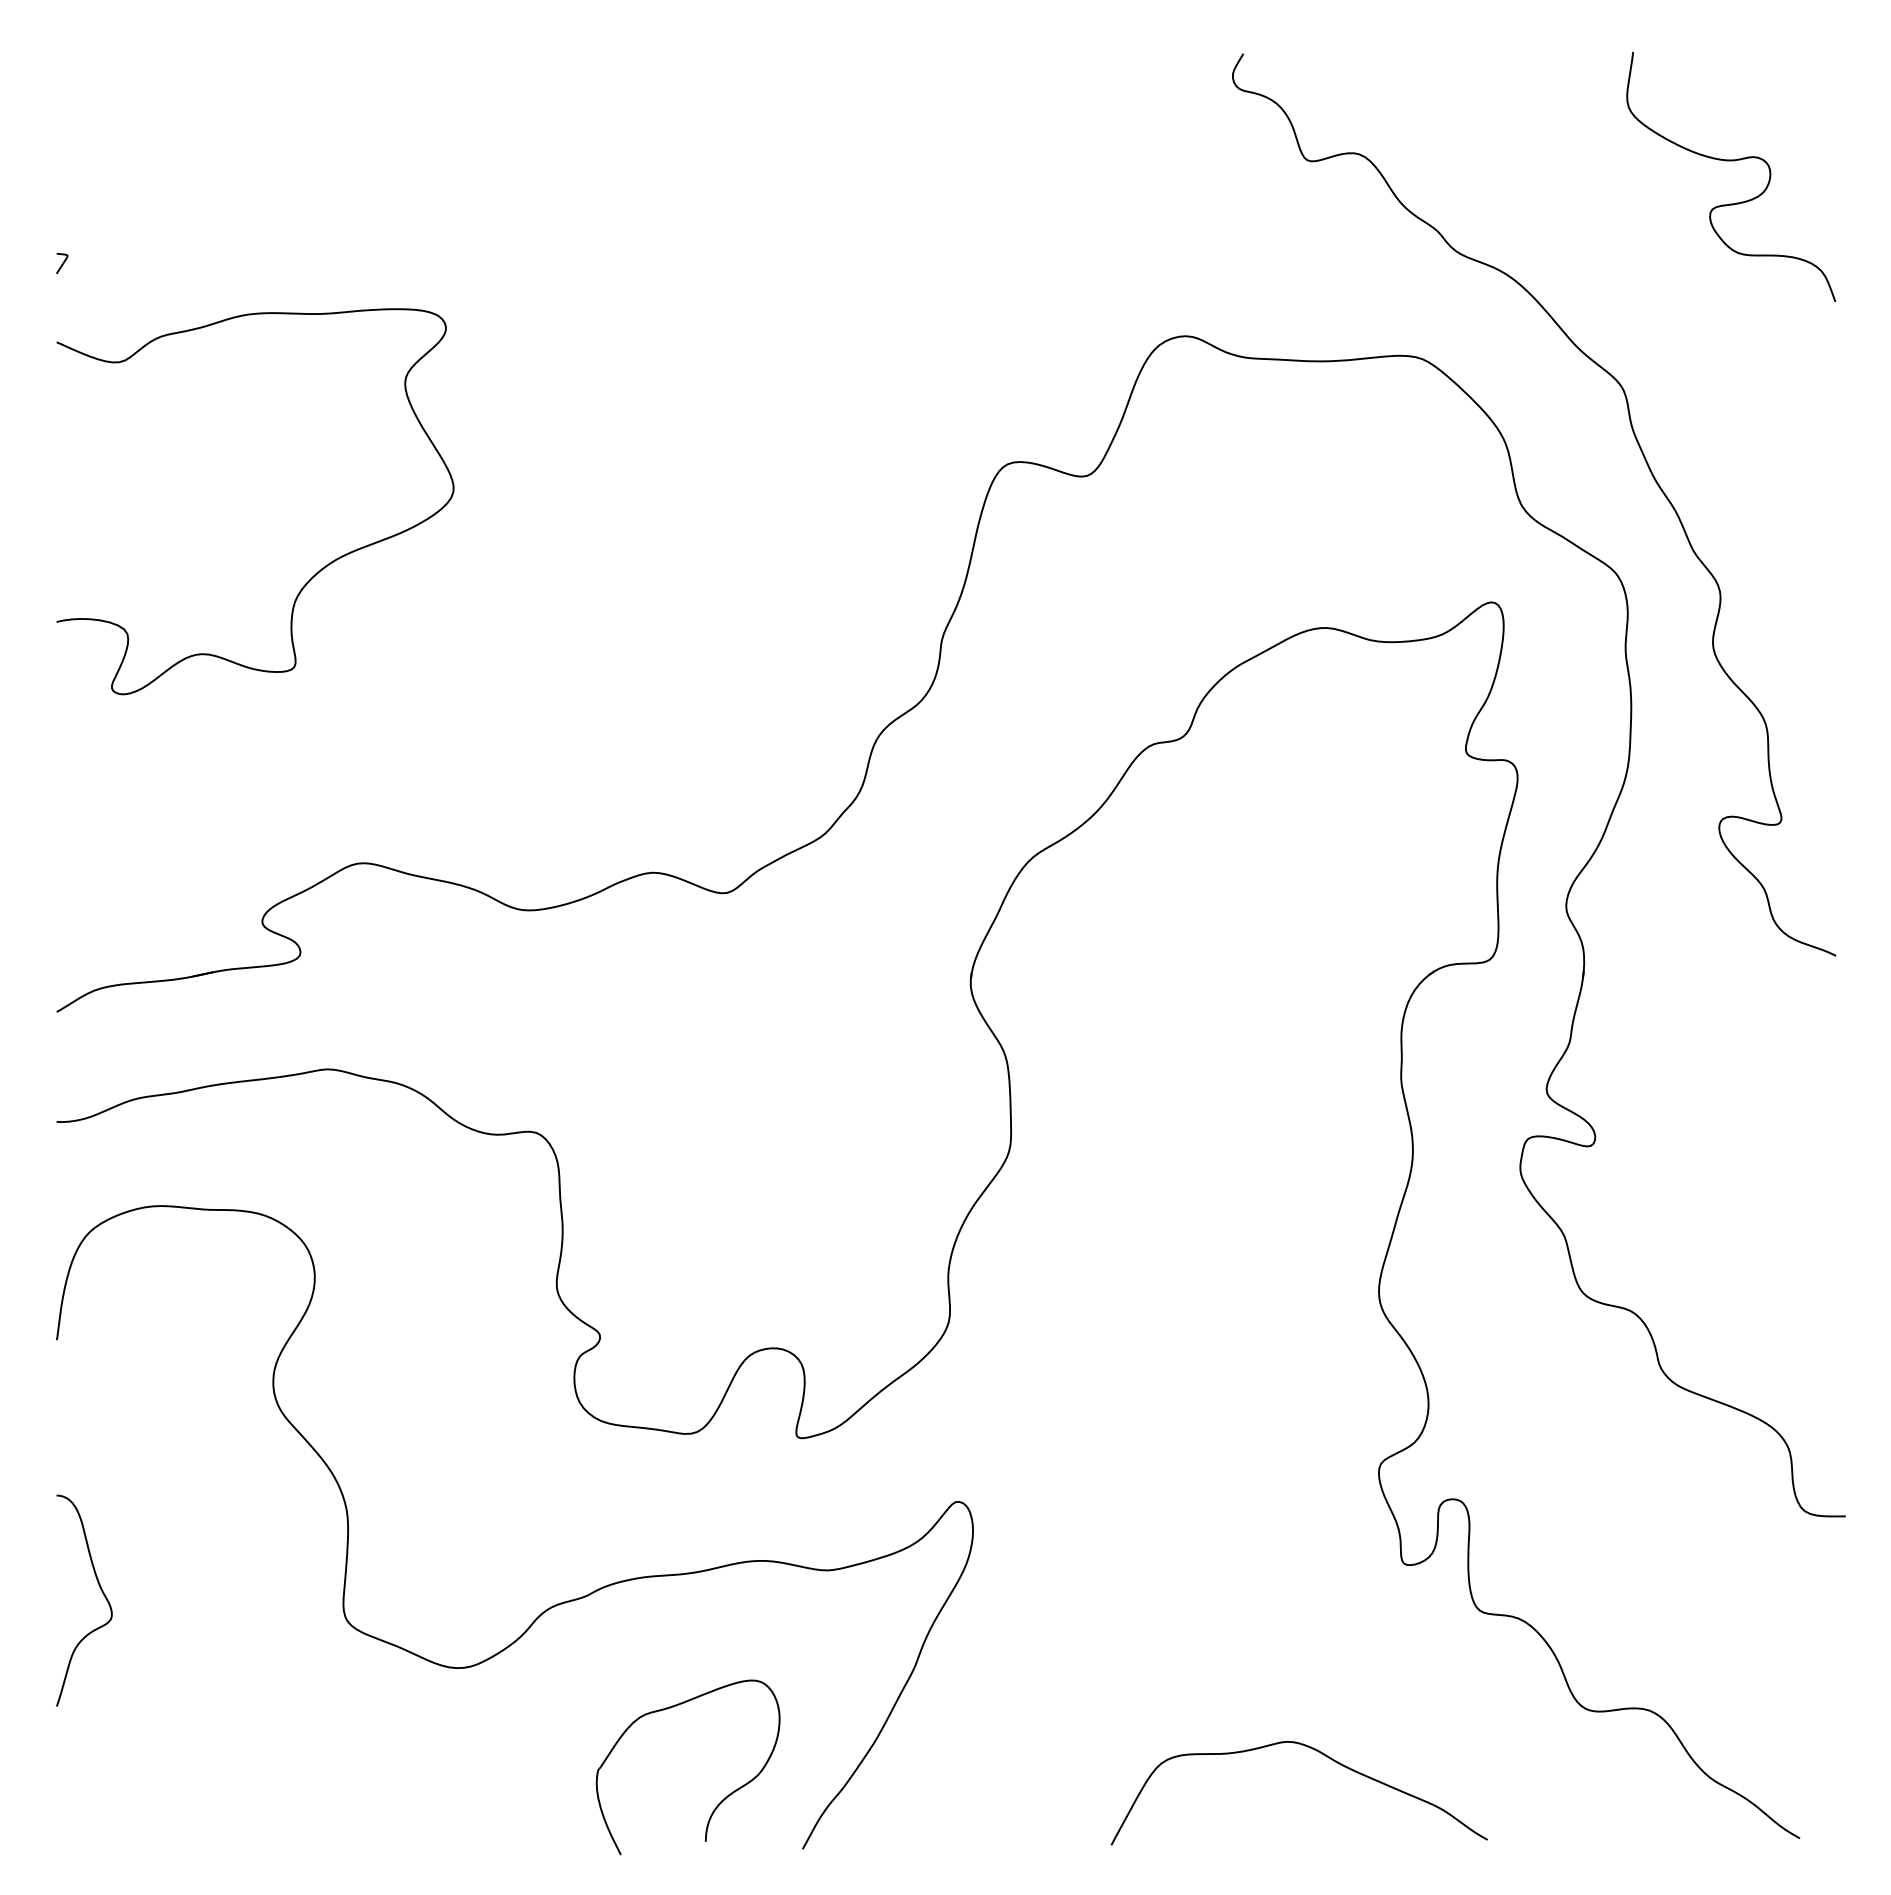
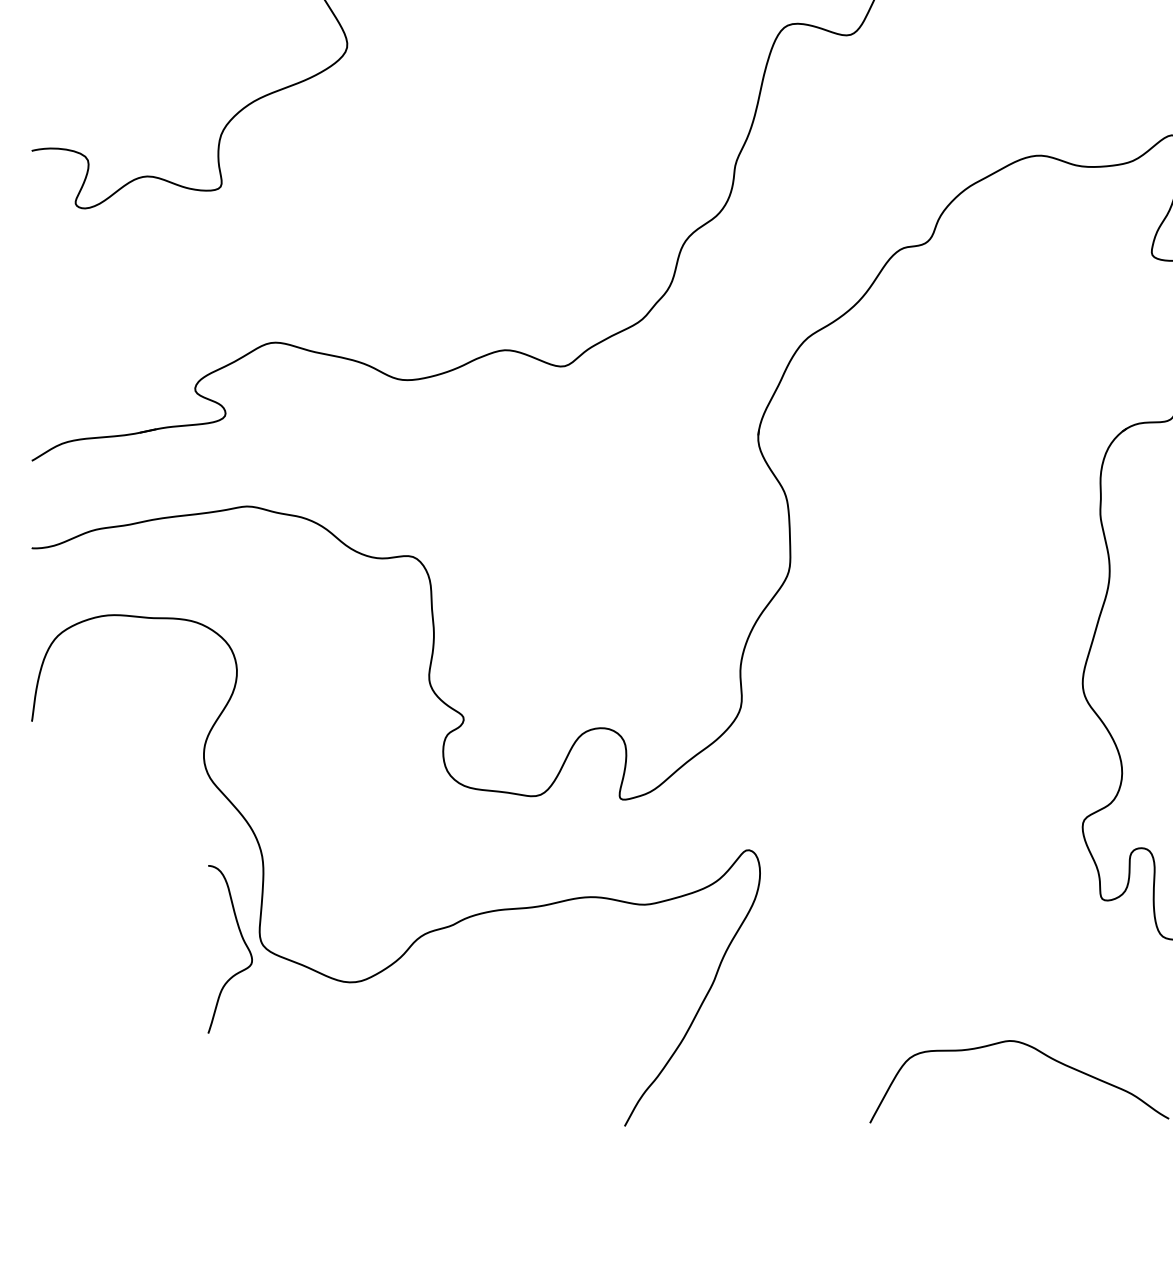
curve: (101, 1591) -> (243, 942), moved
part: (721, 1800) -> (560, 1087), removed

